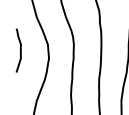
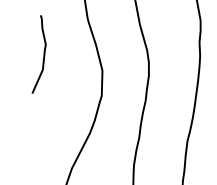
curve: (19, 50) -> (42, 54), moved

